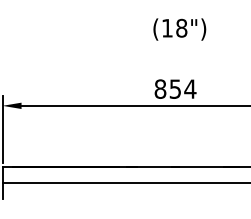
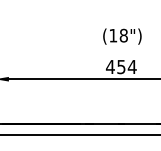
text: (179, 29) -> (122, 36), moved
text: (160, 88) -> (110, 66), 854 -> 454

